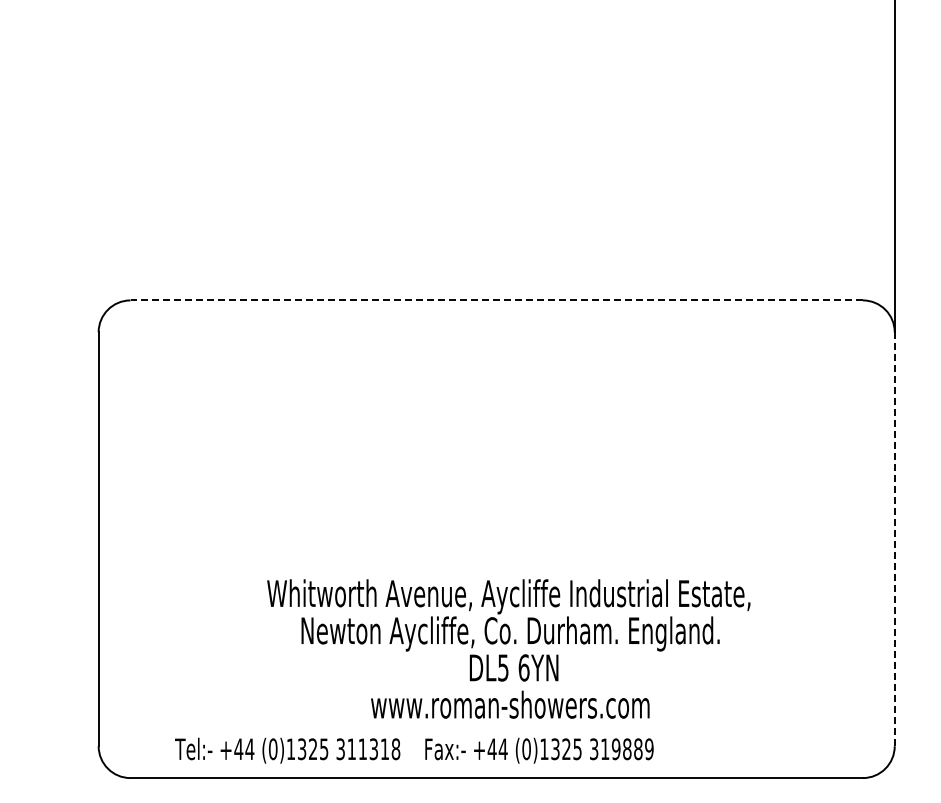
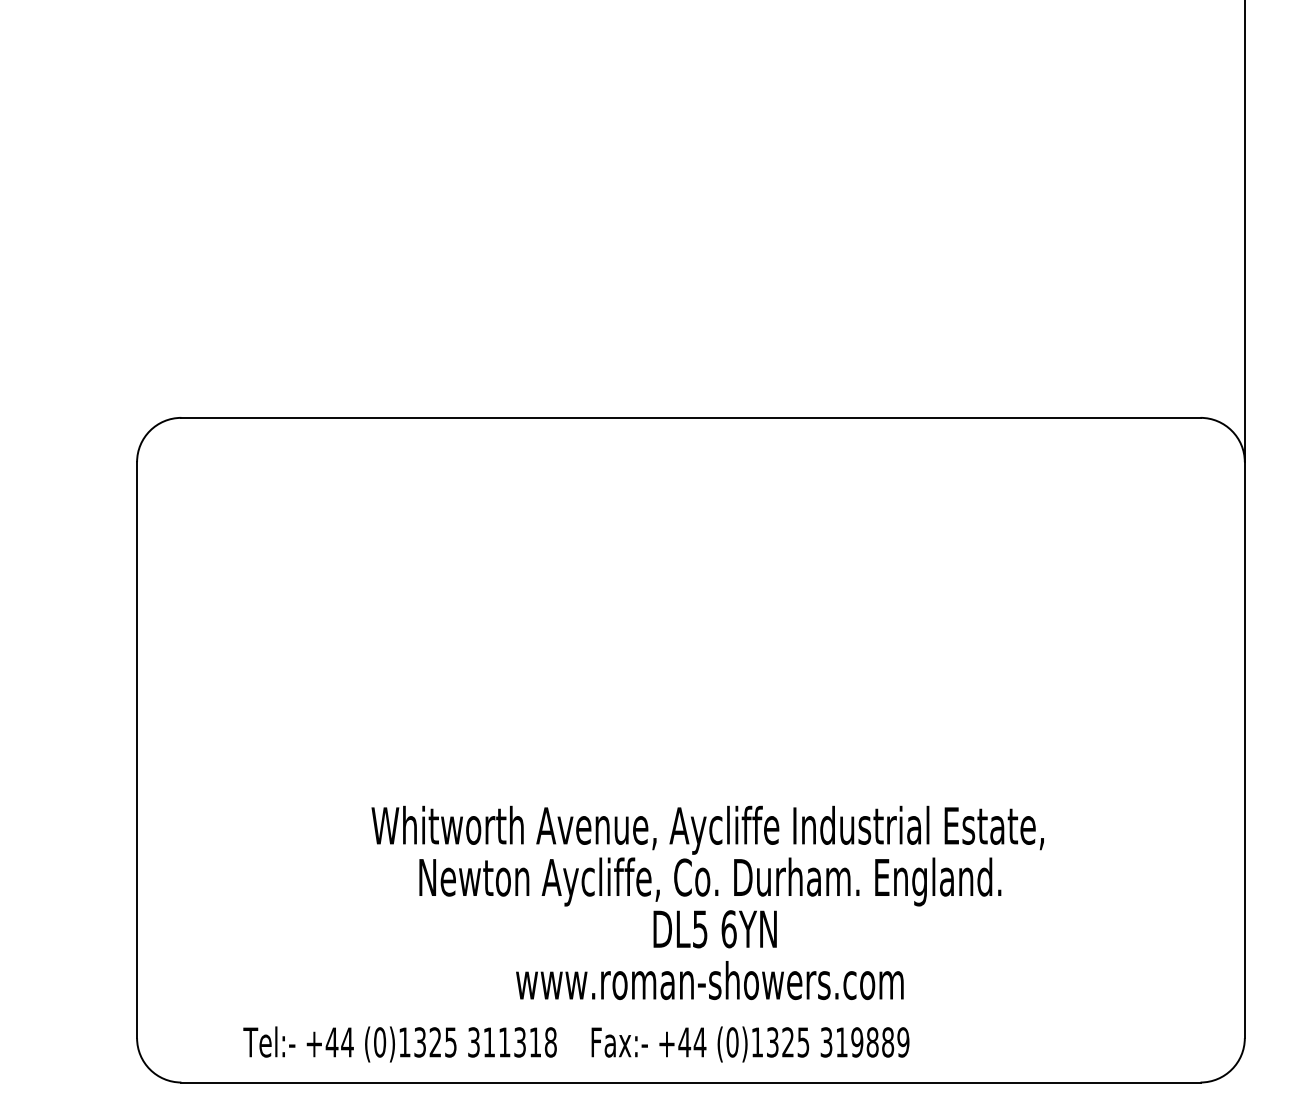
line: (496, 300) -> (690, 417), dashed -> solid
line: (894, 539) -> (1244, 750), dashed -> solid

